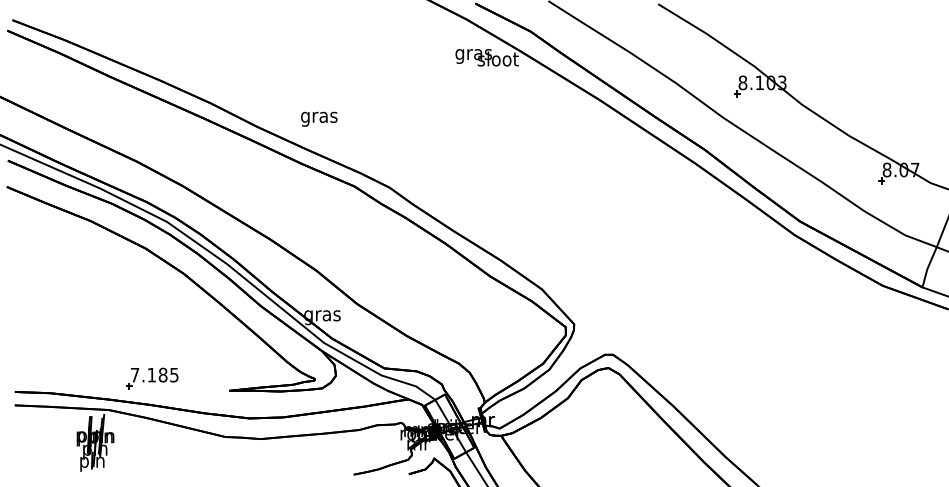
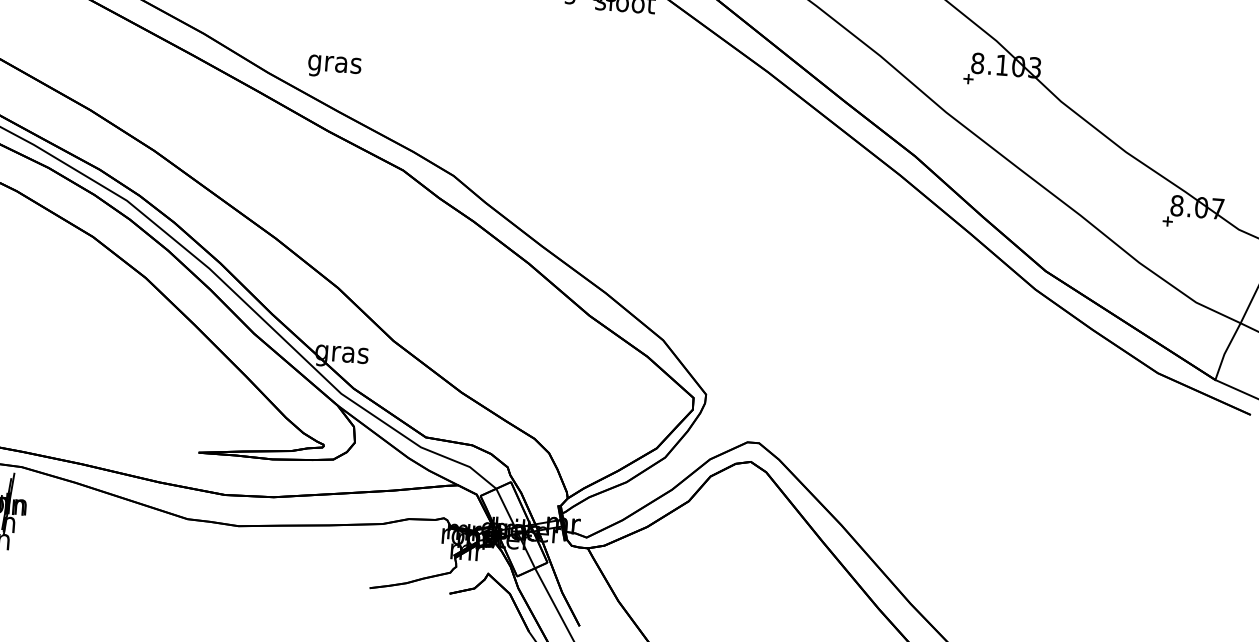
text: (319, 118) -> (335, 65), moved
part: (152, 378) -> (88, 426), removed

